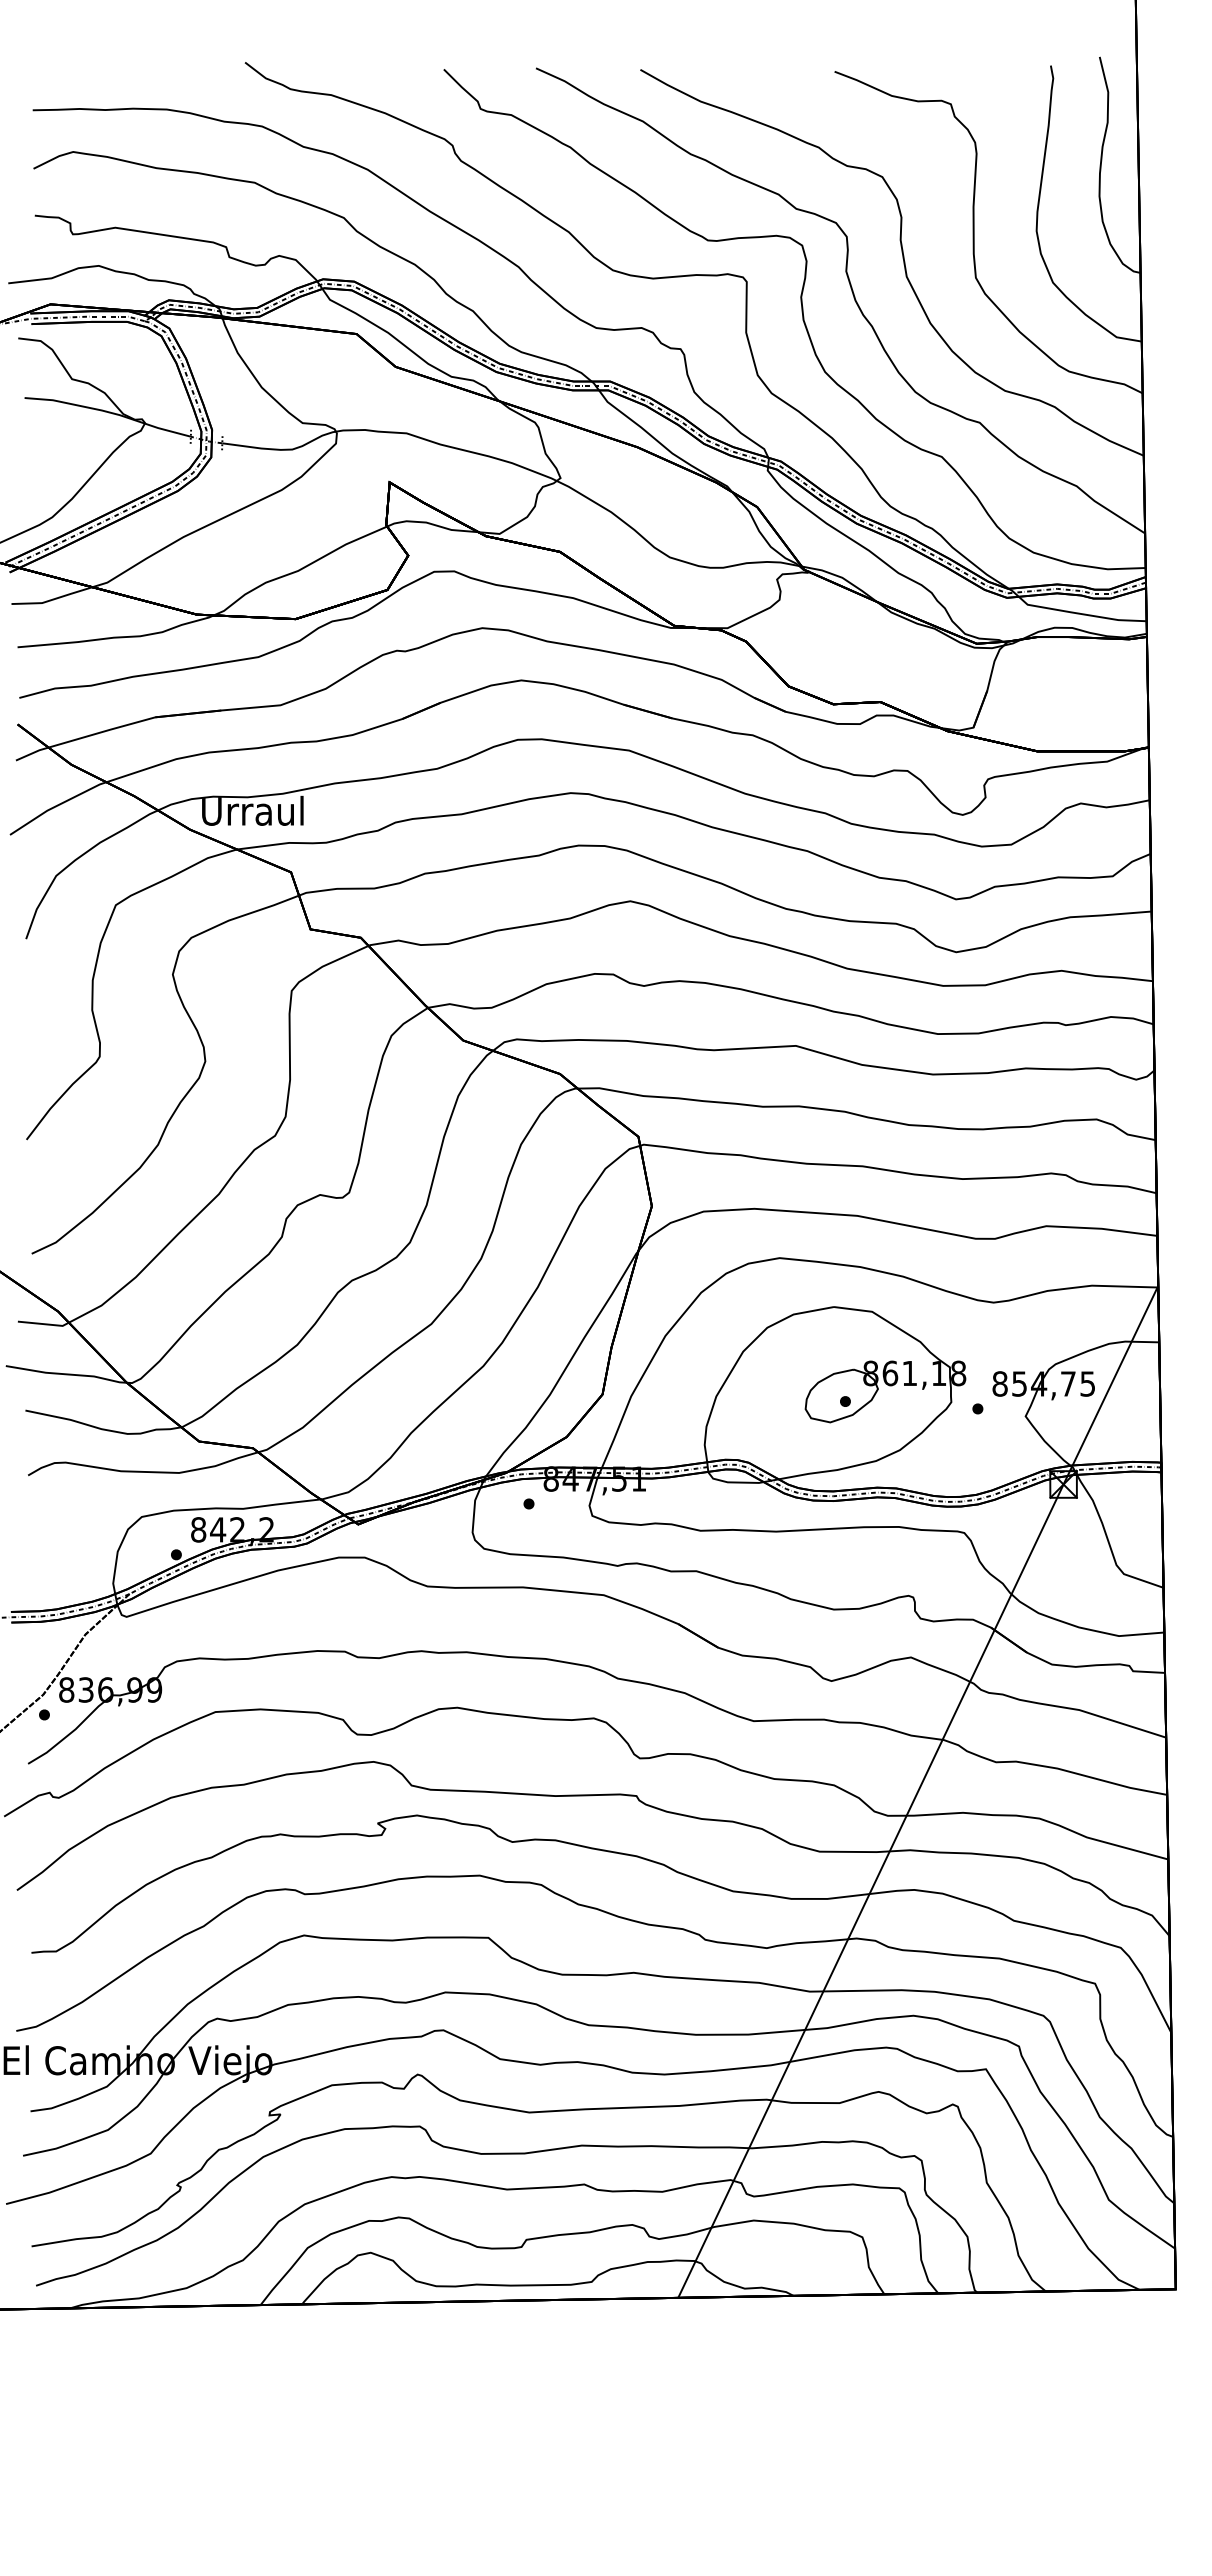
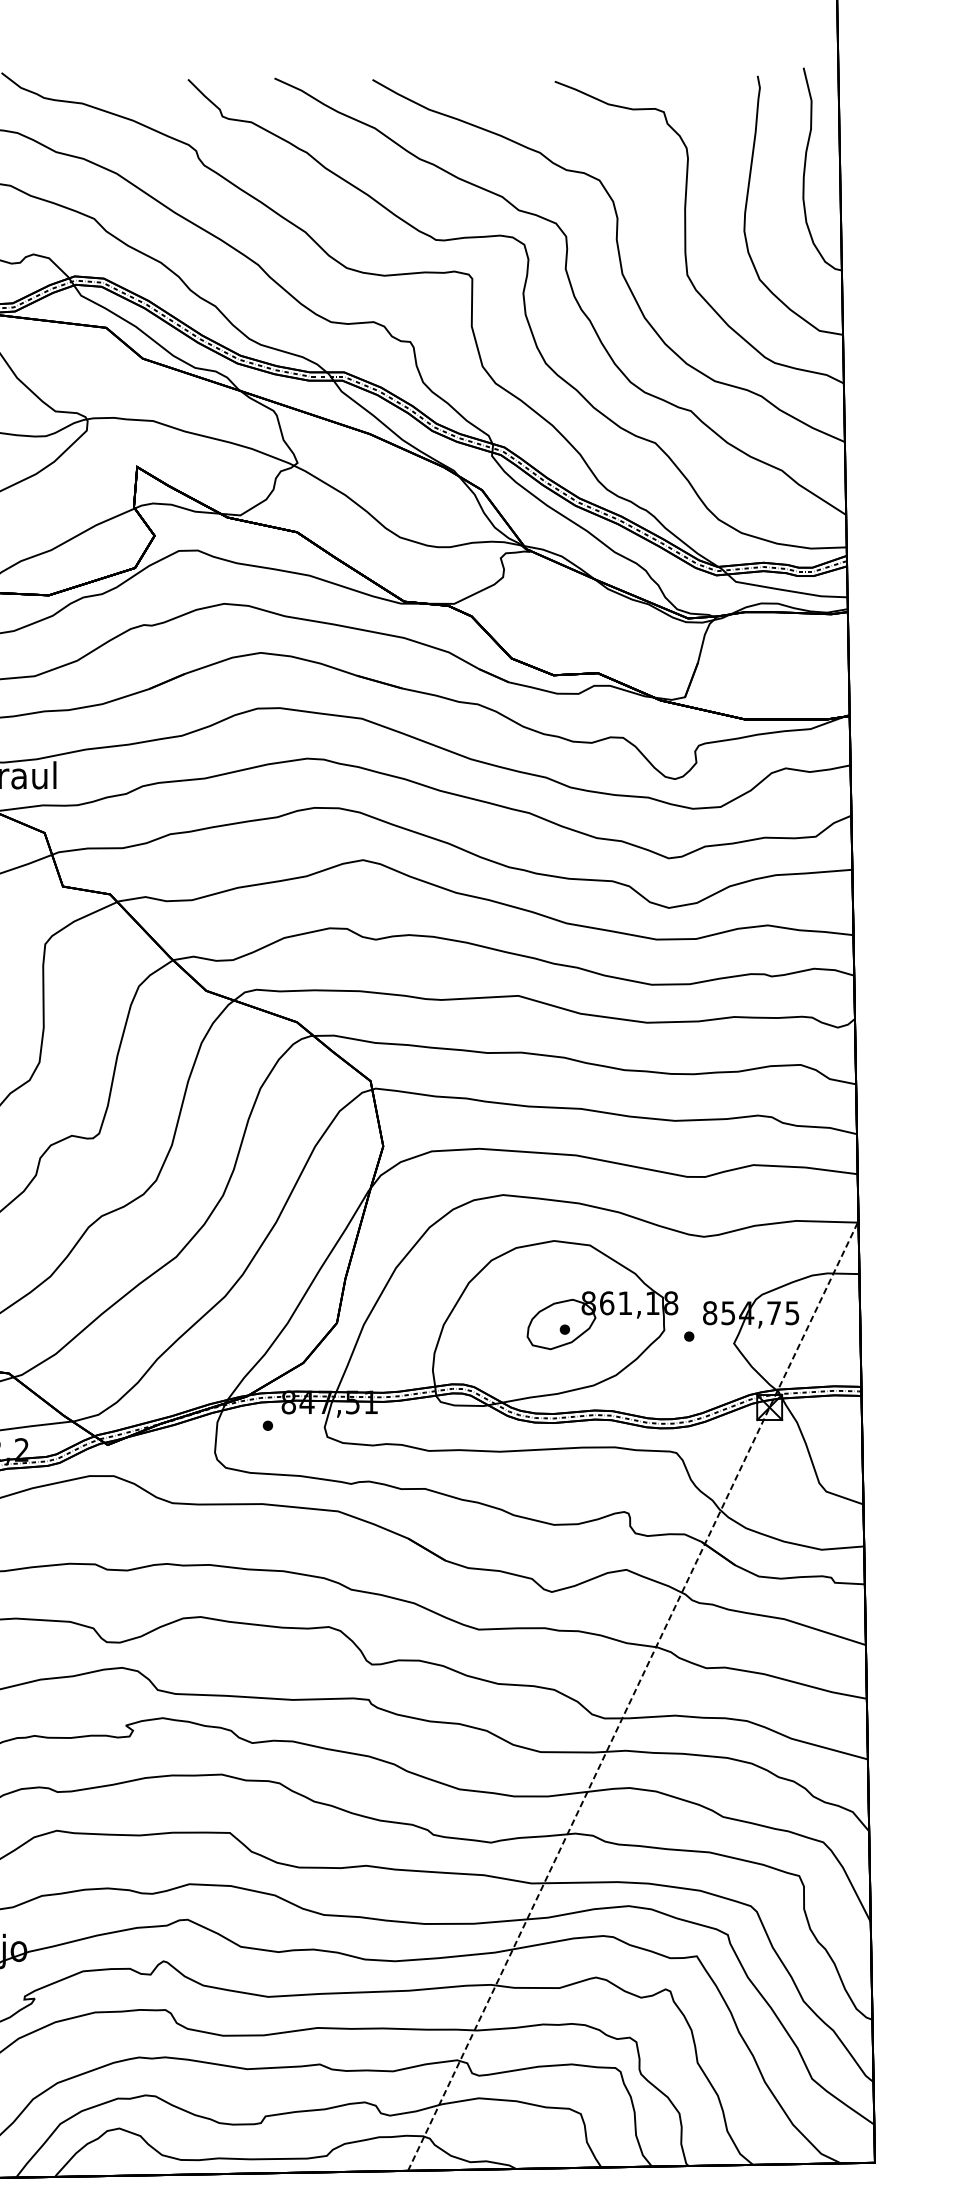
line: (918, 1790) -> (633, 1694), solid -> dashed

